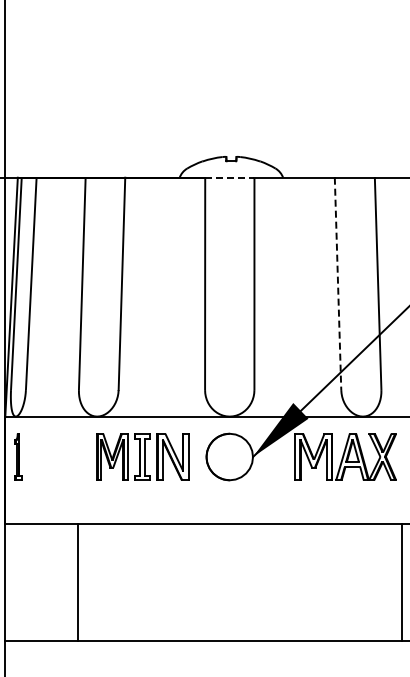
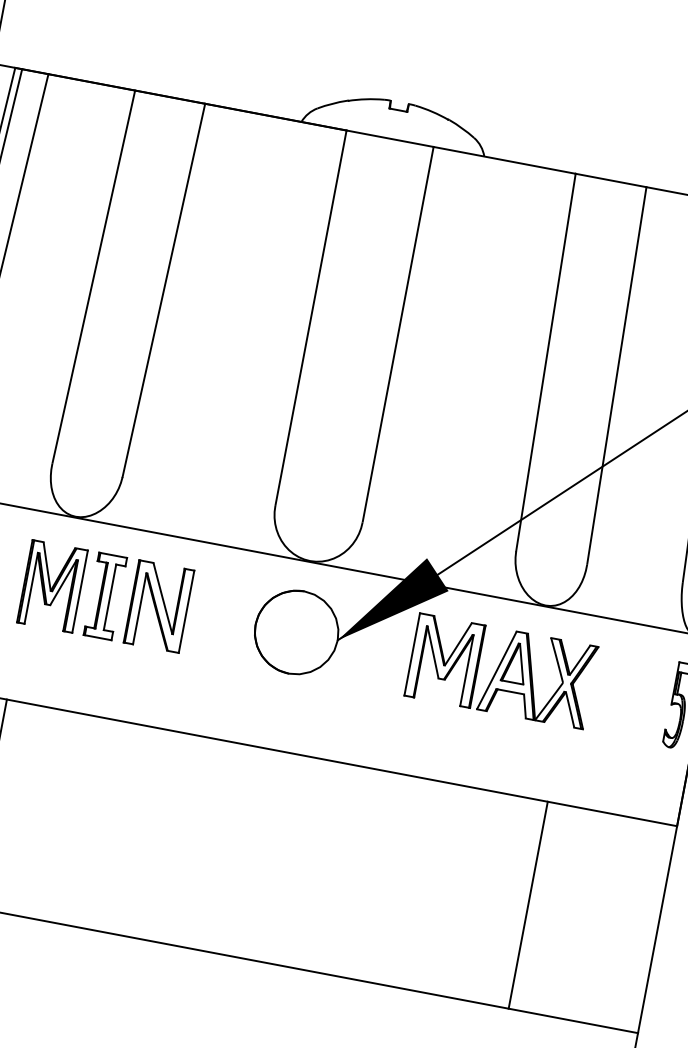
line: (229, 177) -> (389, 138), dashed -> solid
line: (338, 284) -> (546, 363), dashed -> solid
part: (142, 456) -> (105, 595), moved
line: (402, 581) -> (528, 904), moved

